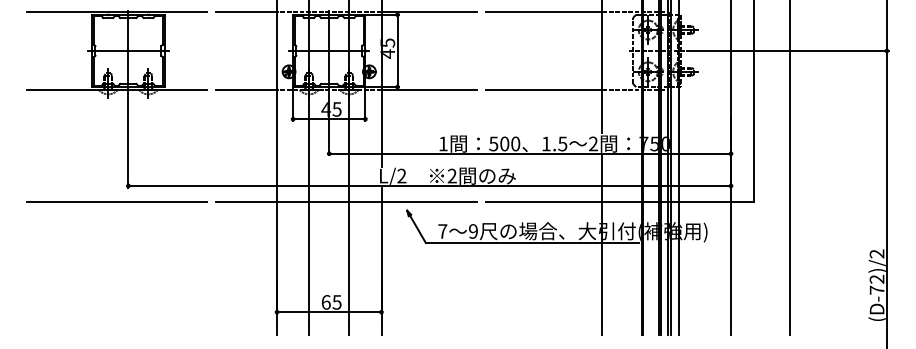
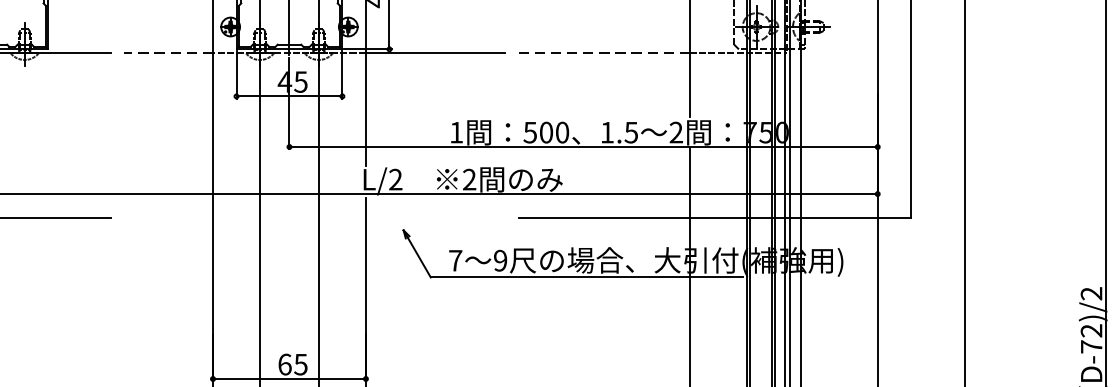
line: (246, 89) -> (168, 52), solid -> dashed
line: (544, 89) -> (604, 52), solid -> dashed
line: (346, 202) -> (314, 218), removed

